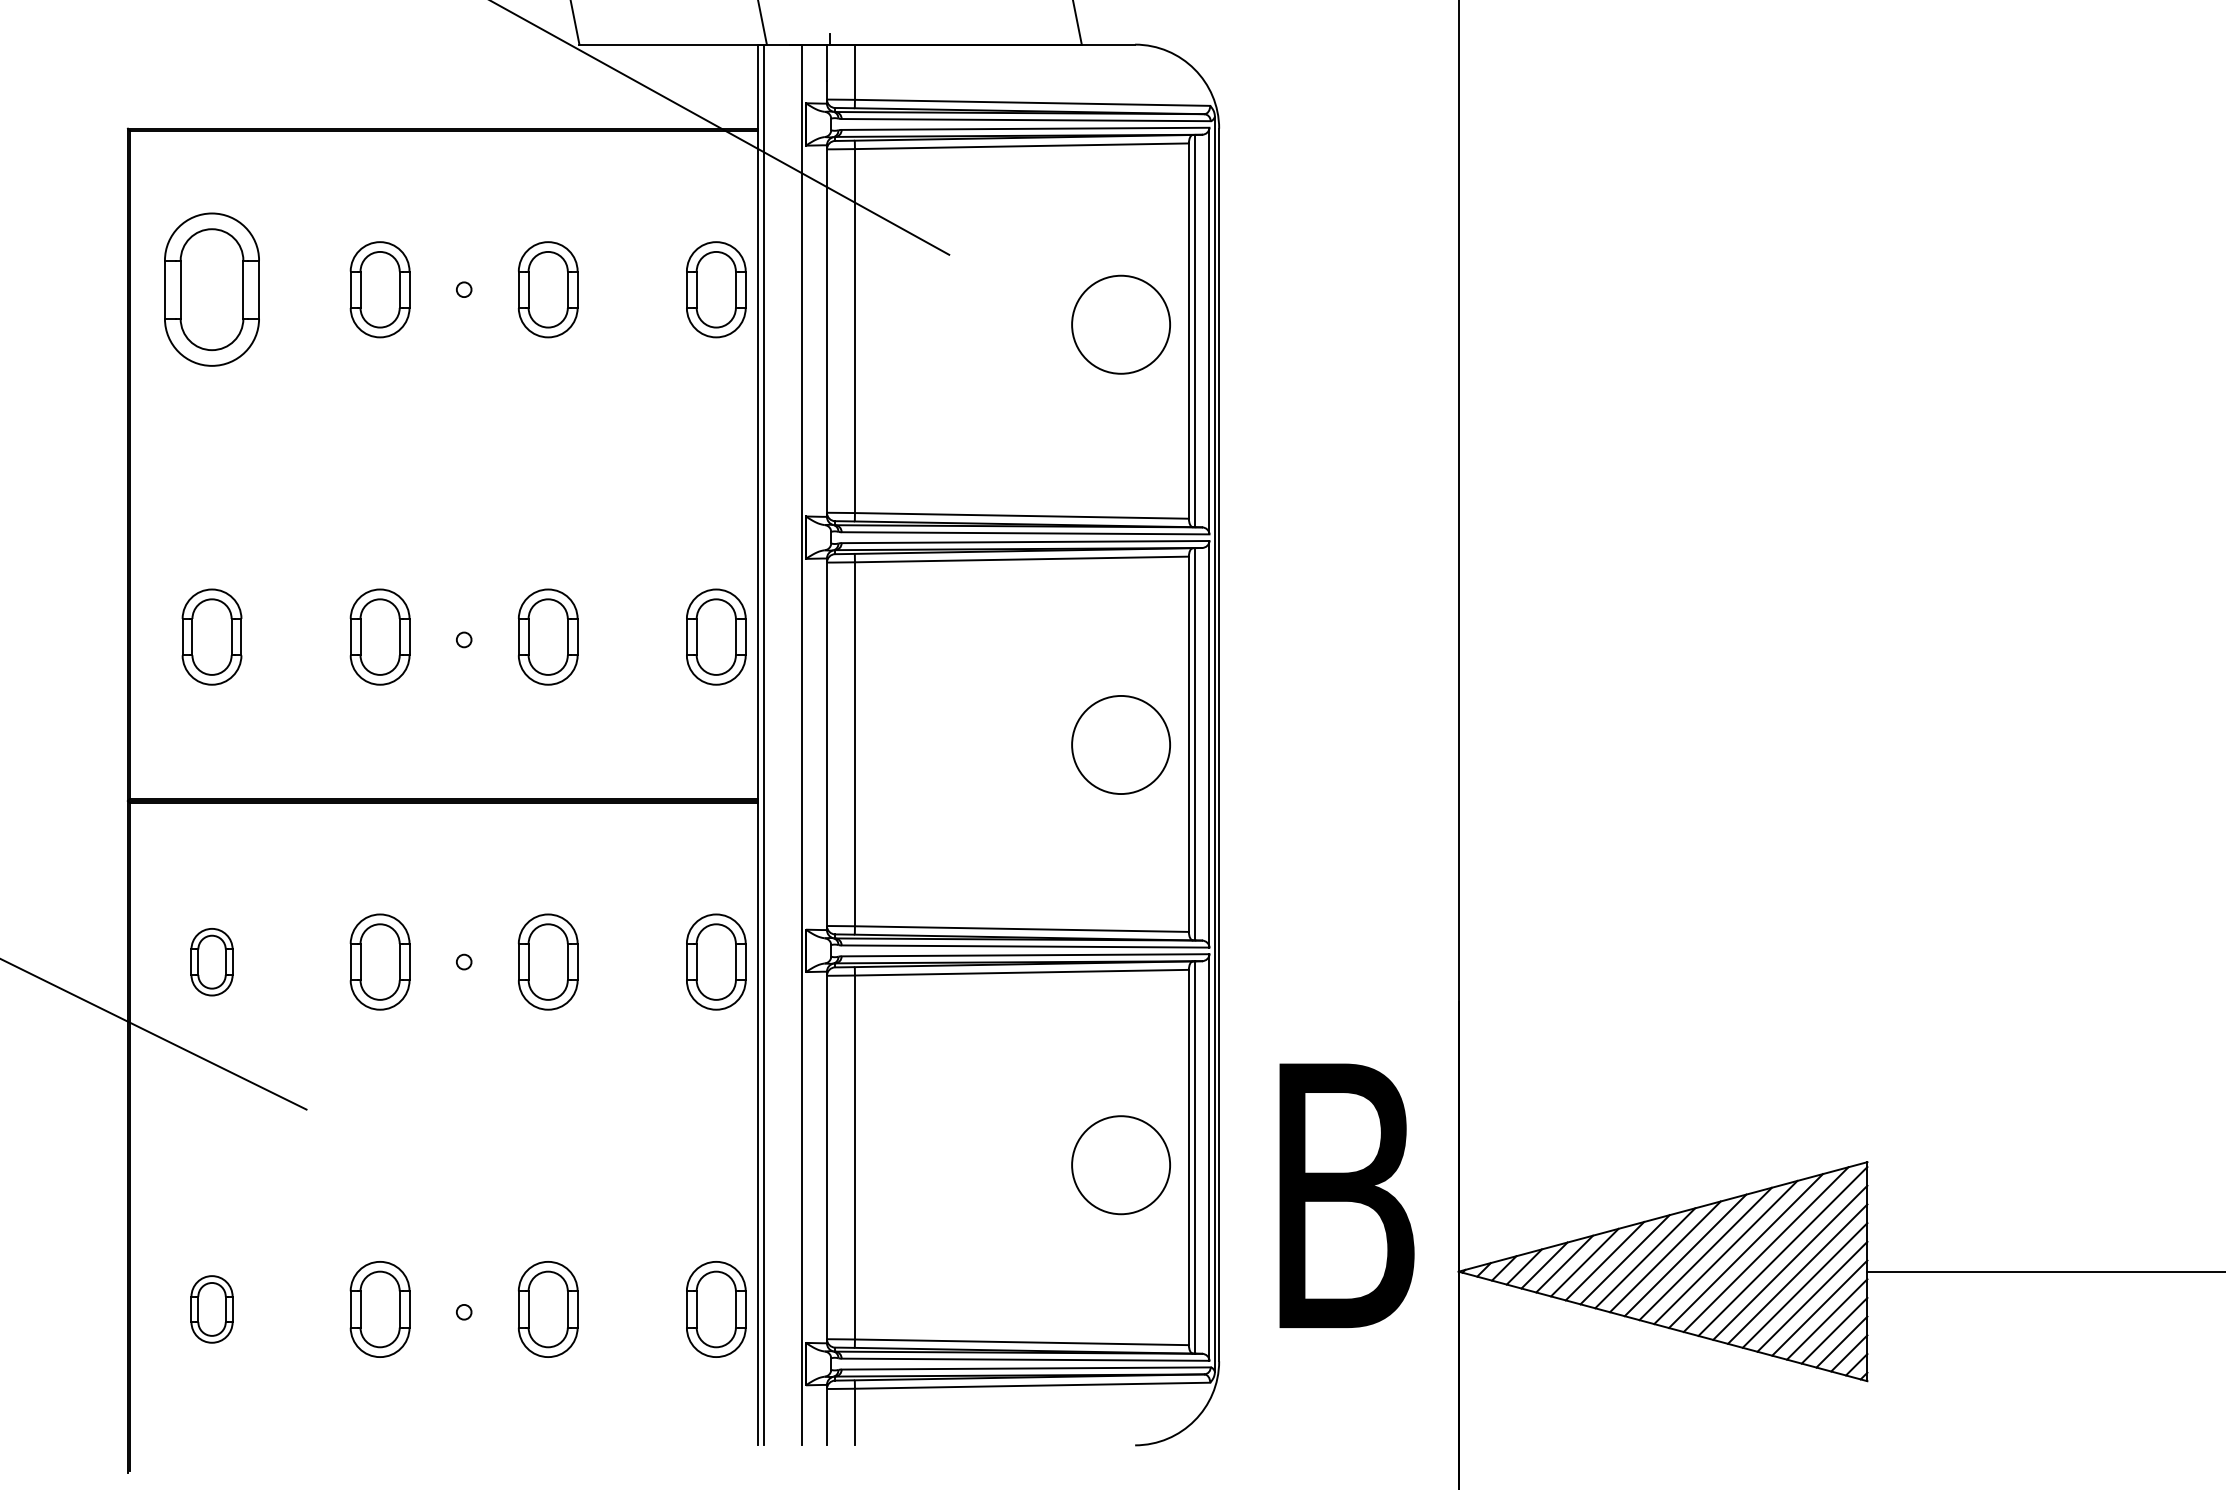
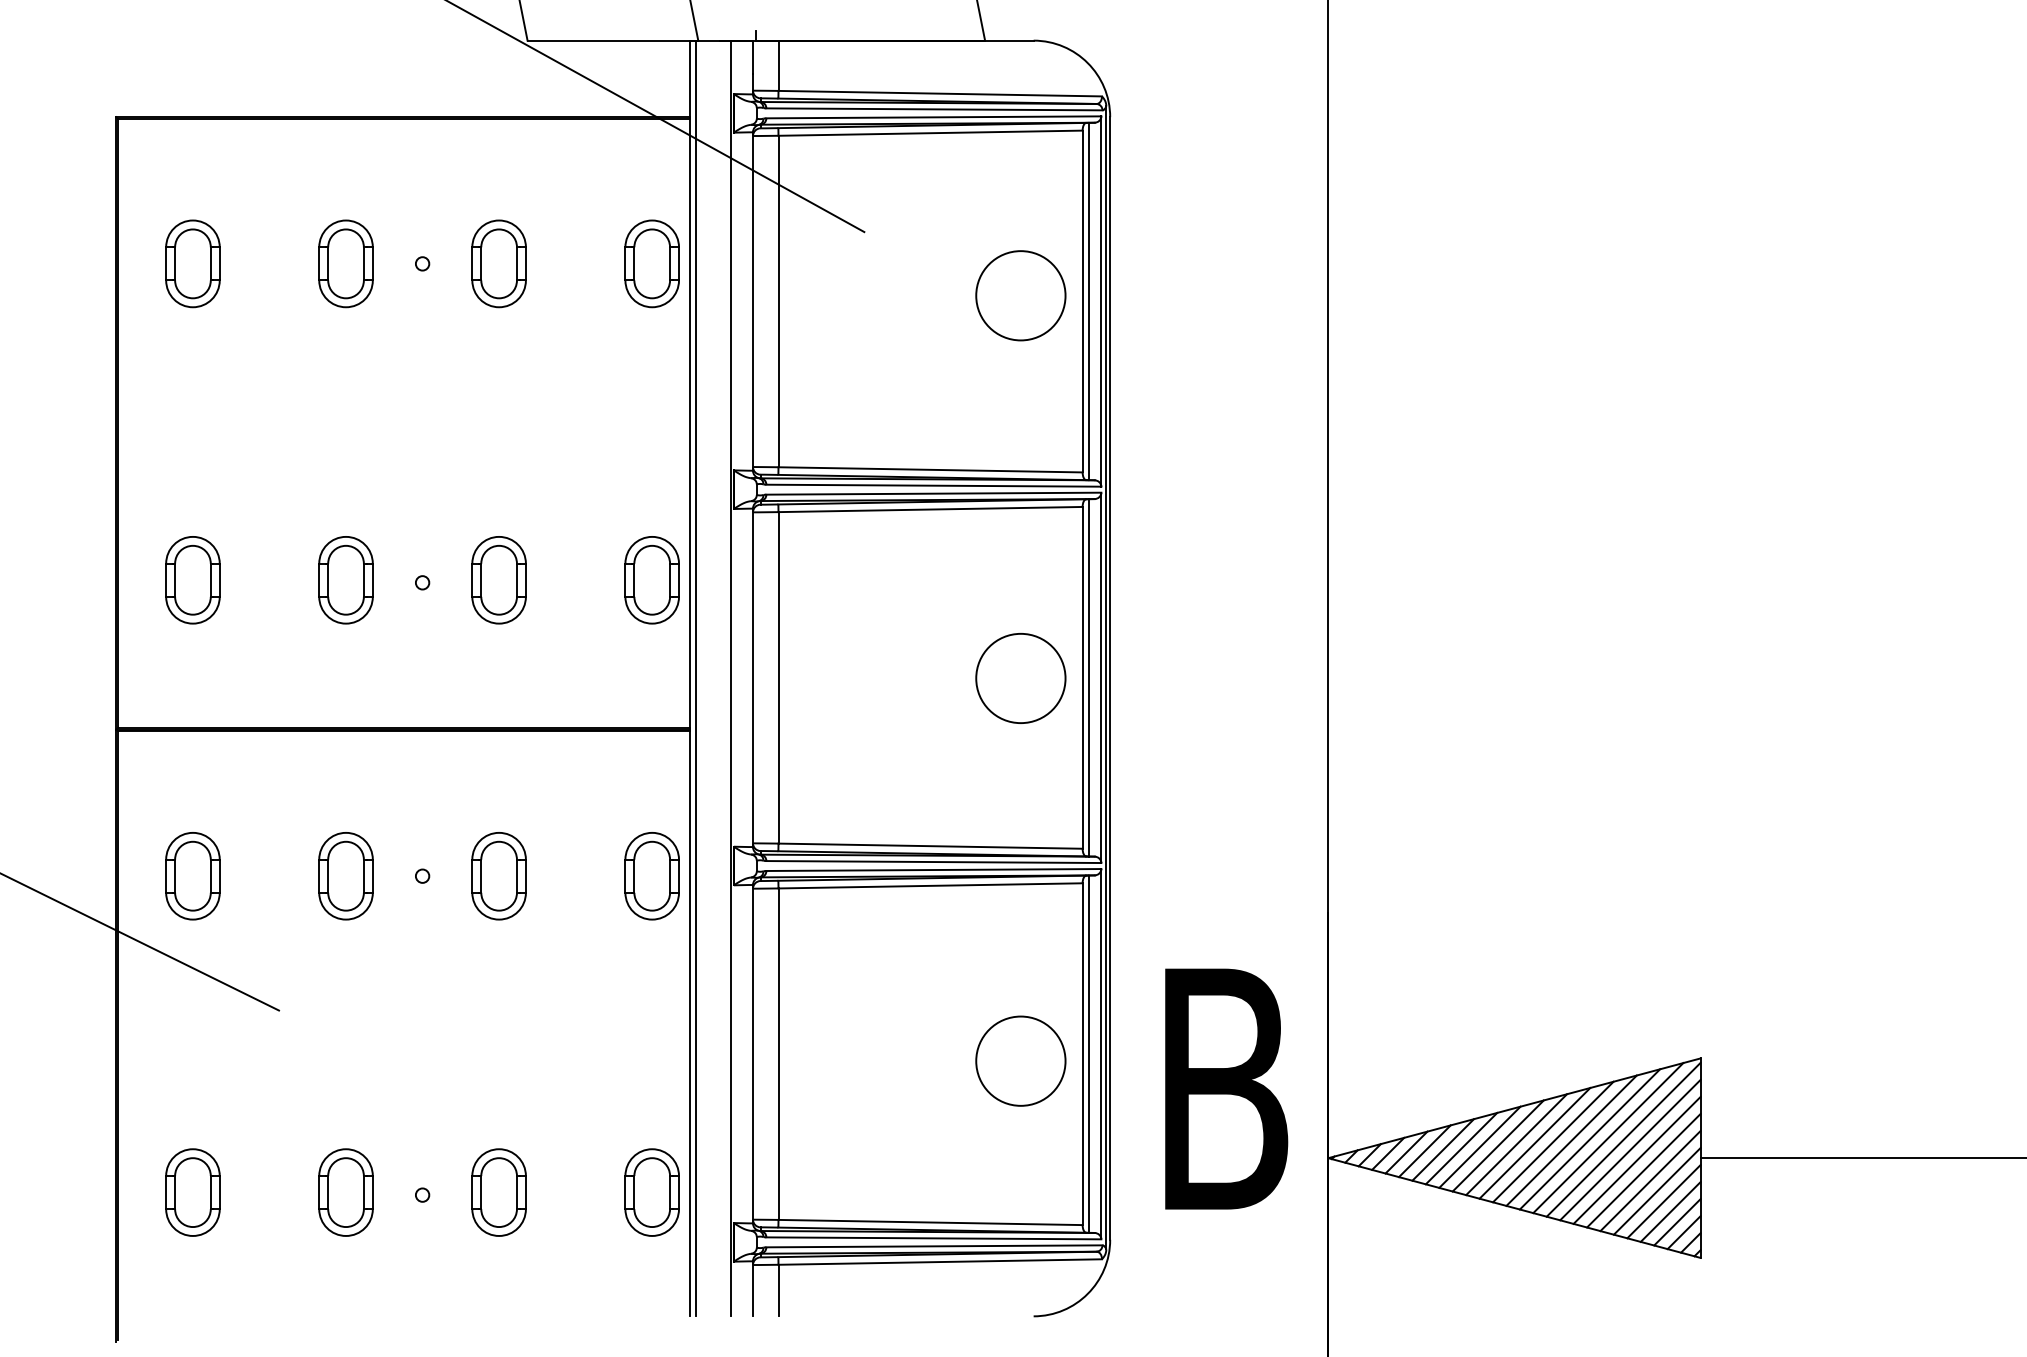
part: (211, 289) -> (192, 263), size x0.62
part: (211, 962) -> (192, 876), size x1.43
part: (211, 1309) -> (192, 1192), size x1.43

